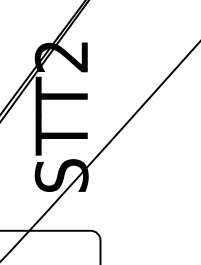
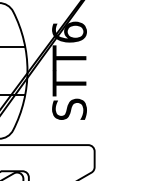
text: (61, 55) -> (69, 31), STT2 -> STT6

